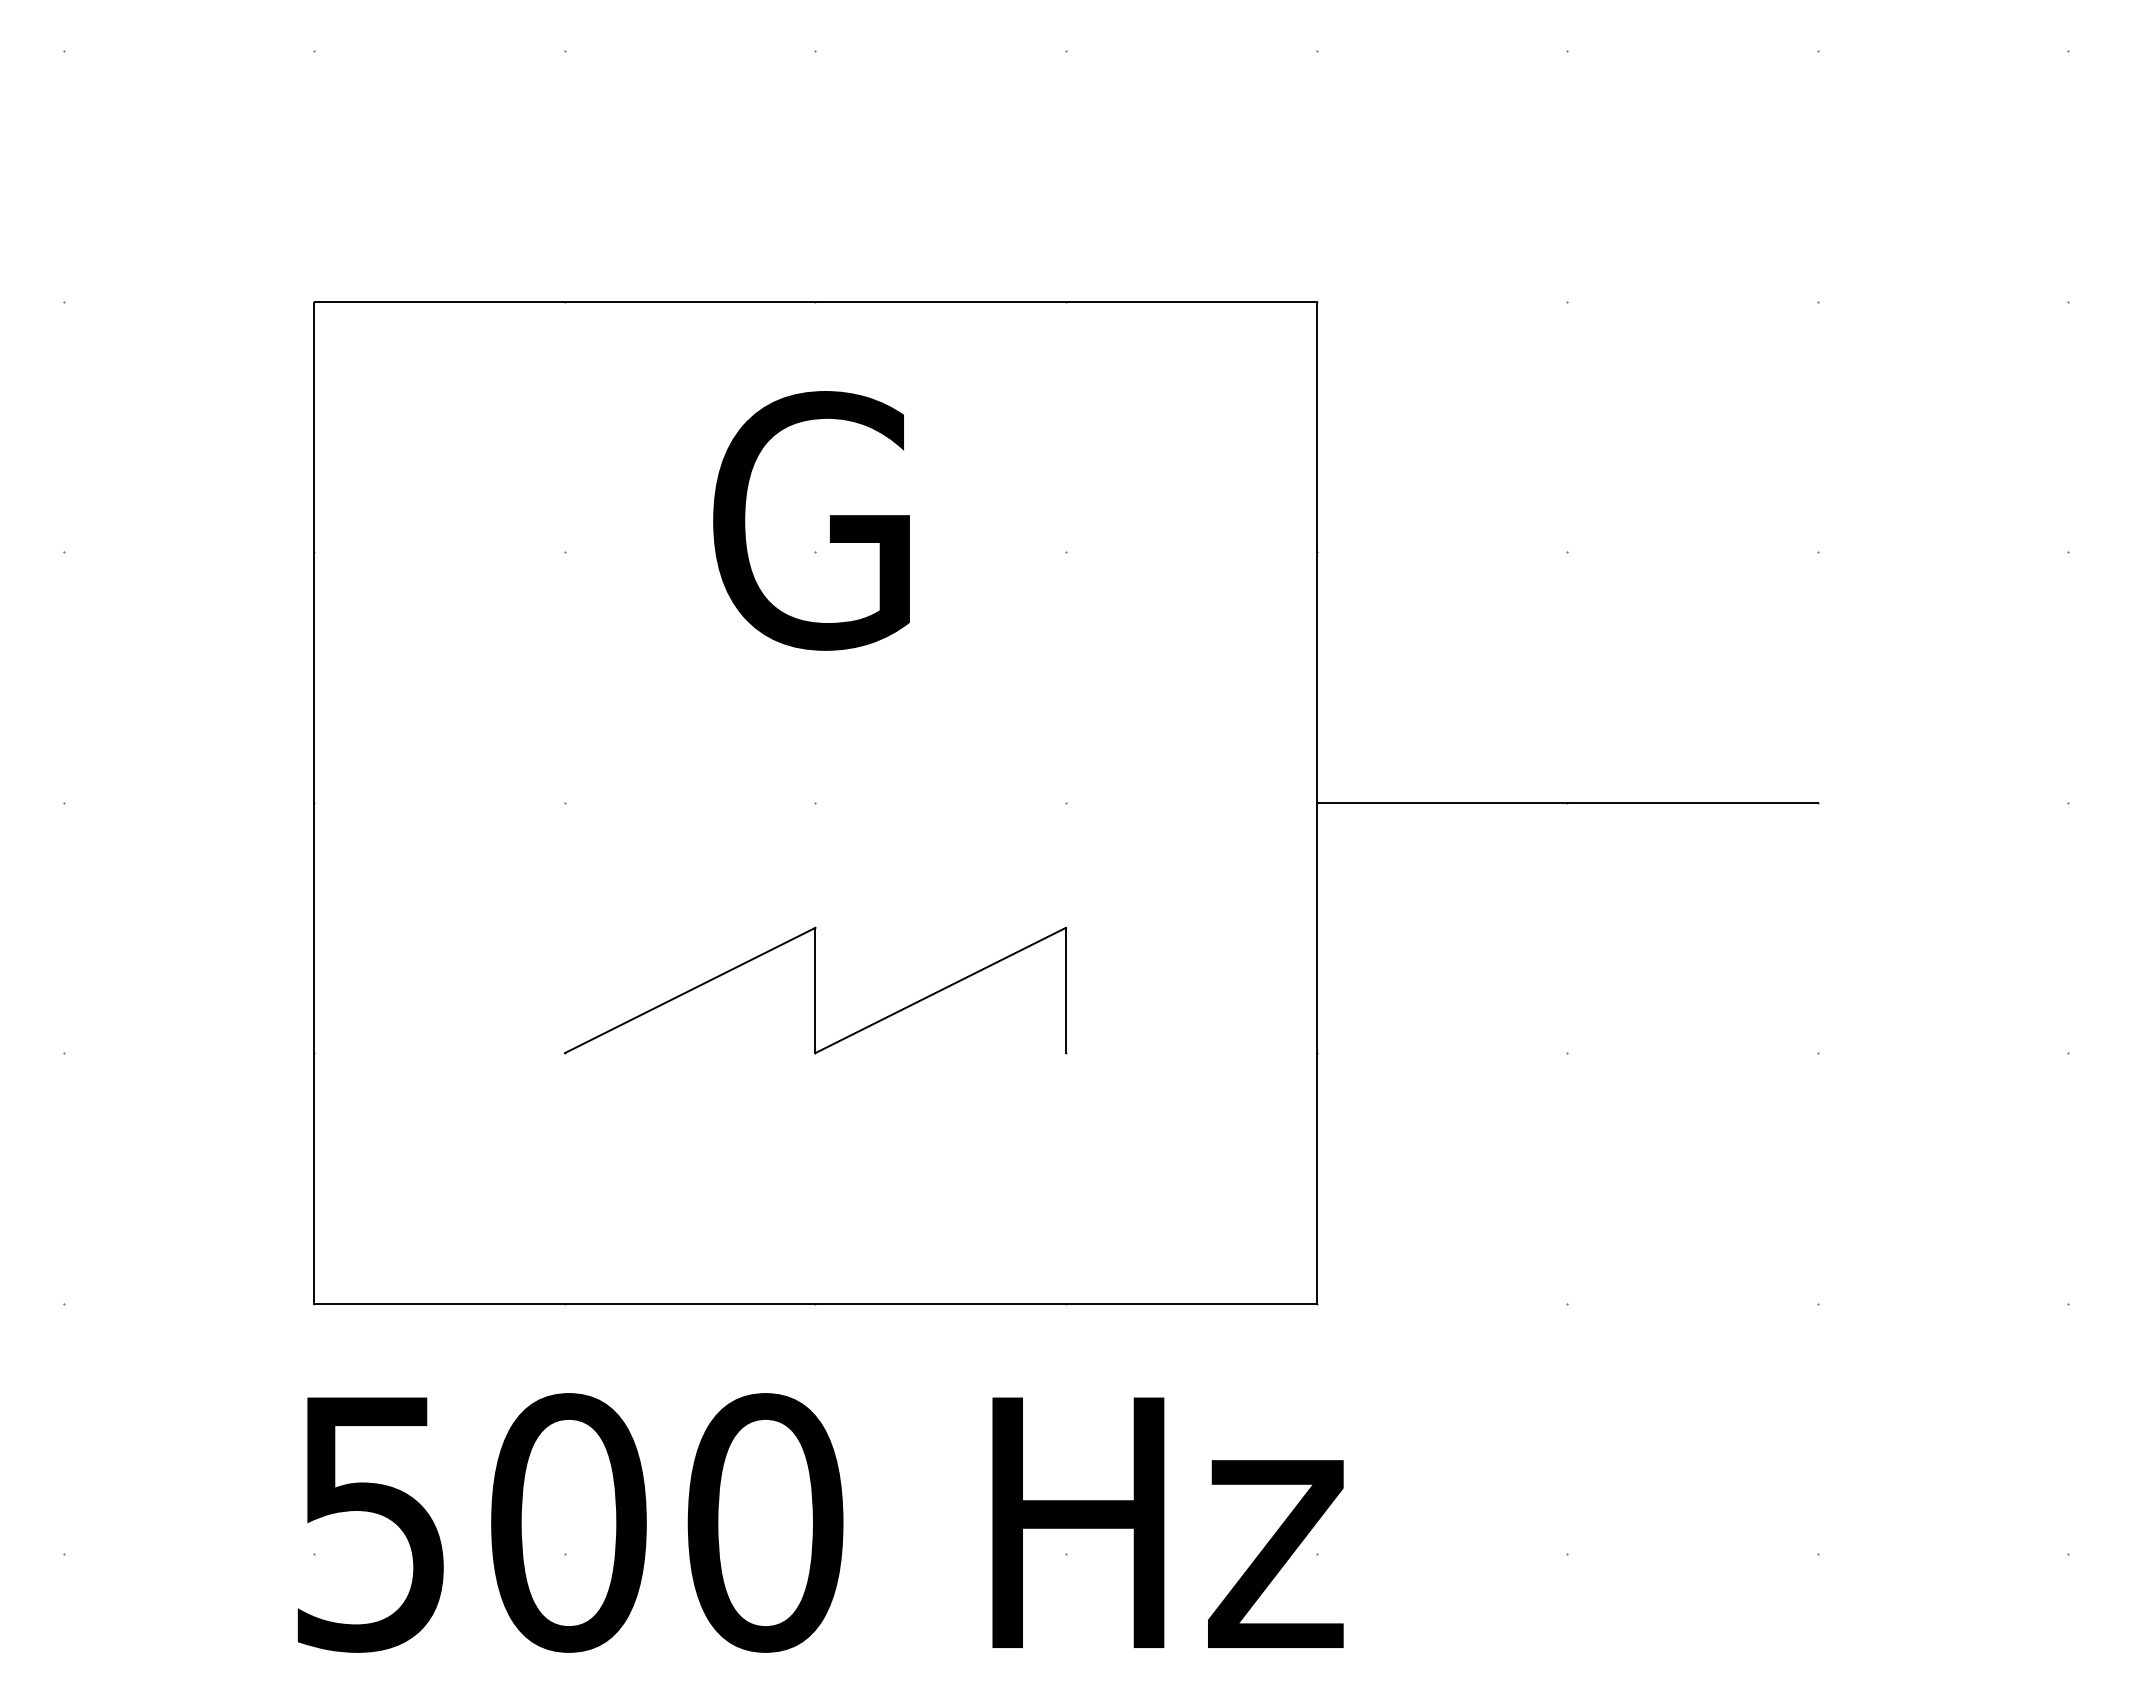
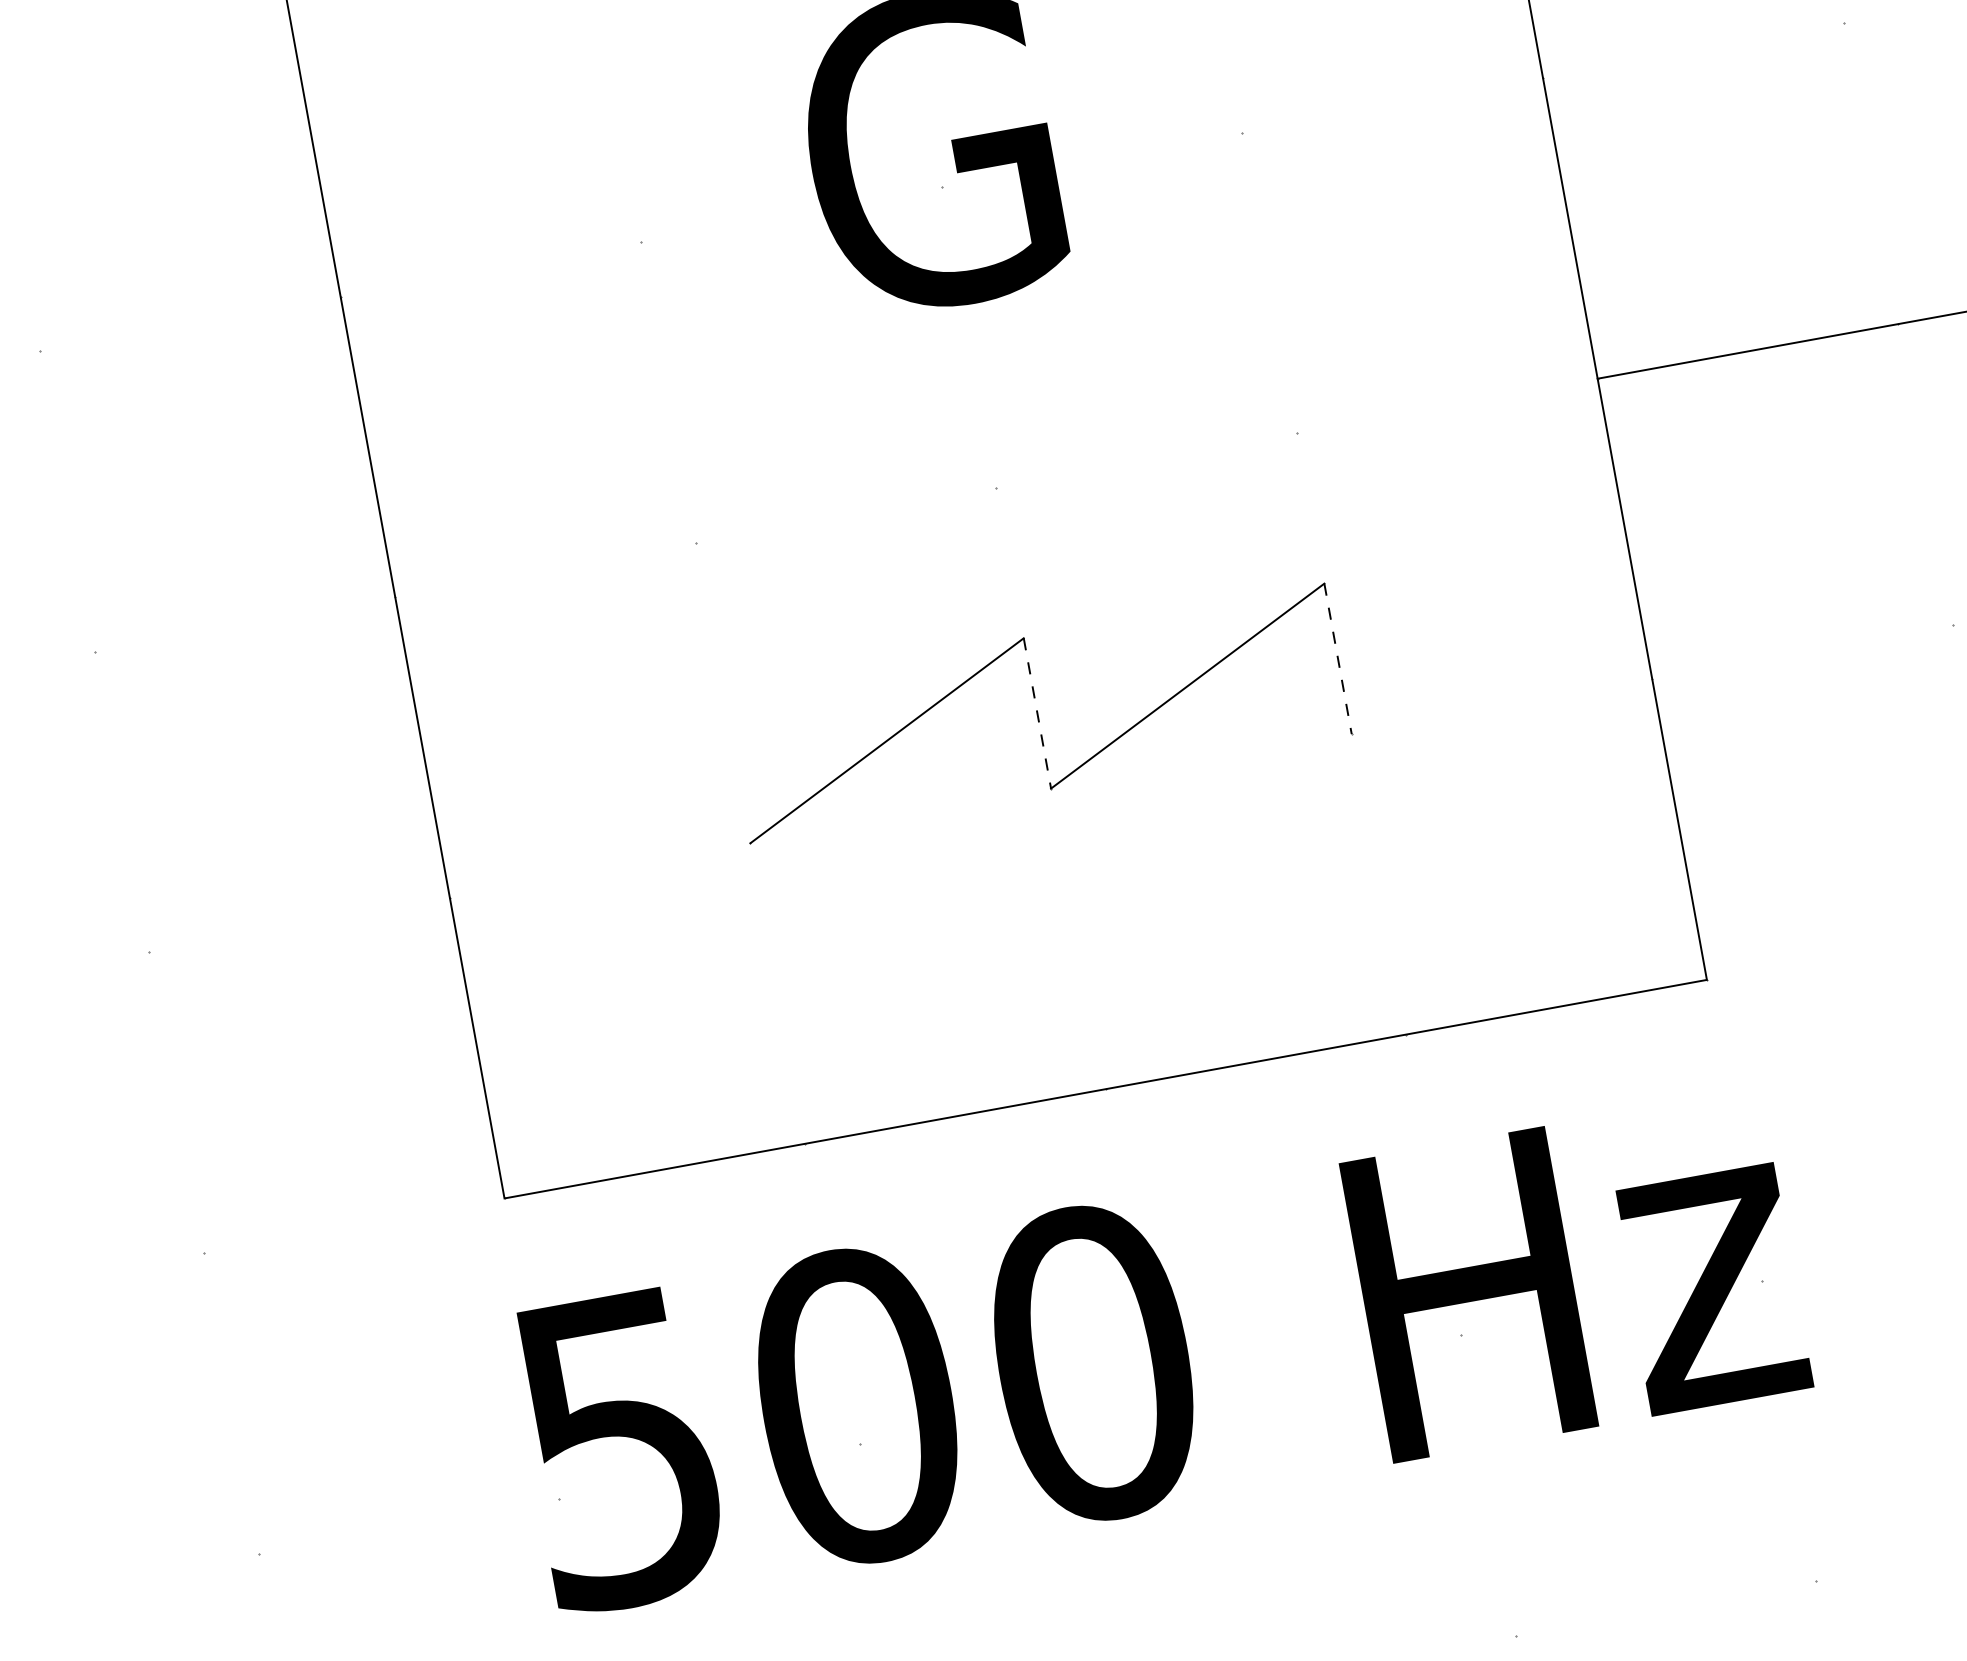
line: (815, 990) -> (1037, 713), solid -> dashed
line: (1065, 990) -> (1337, 658), solid -> dashed

